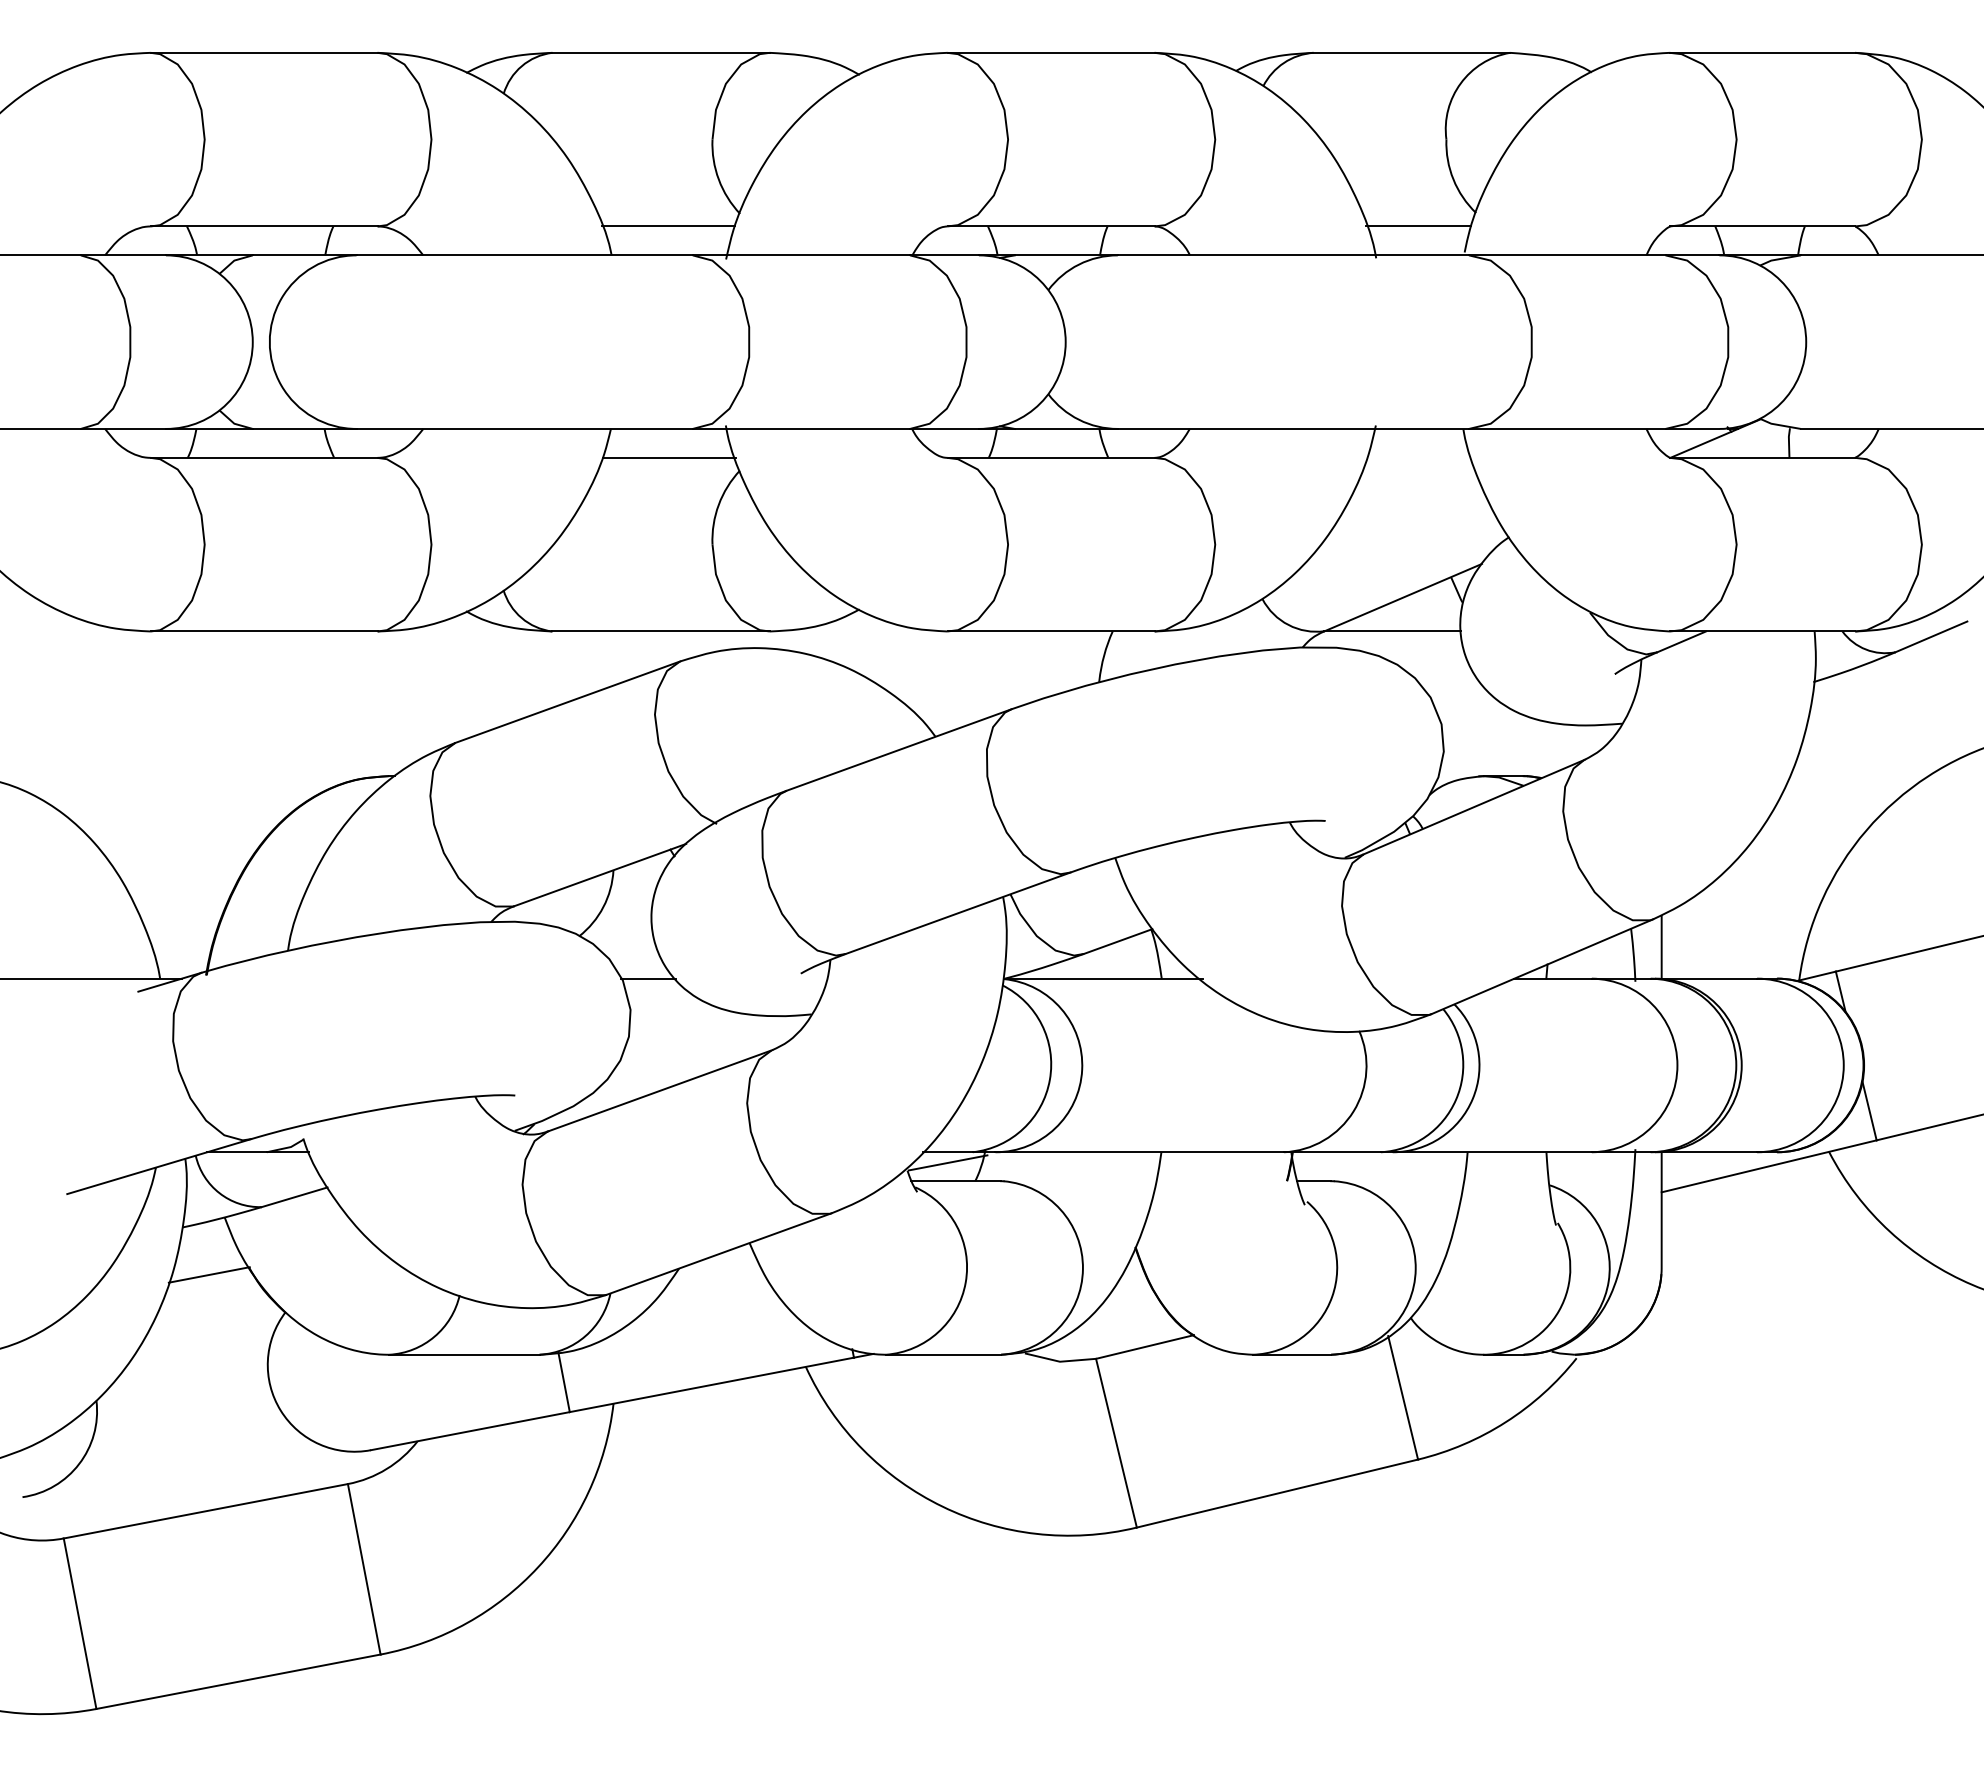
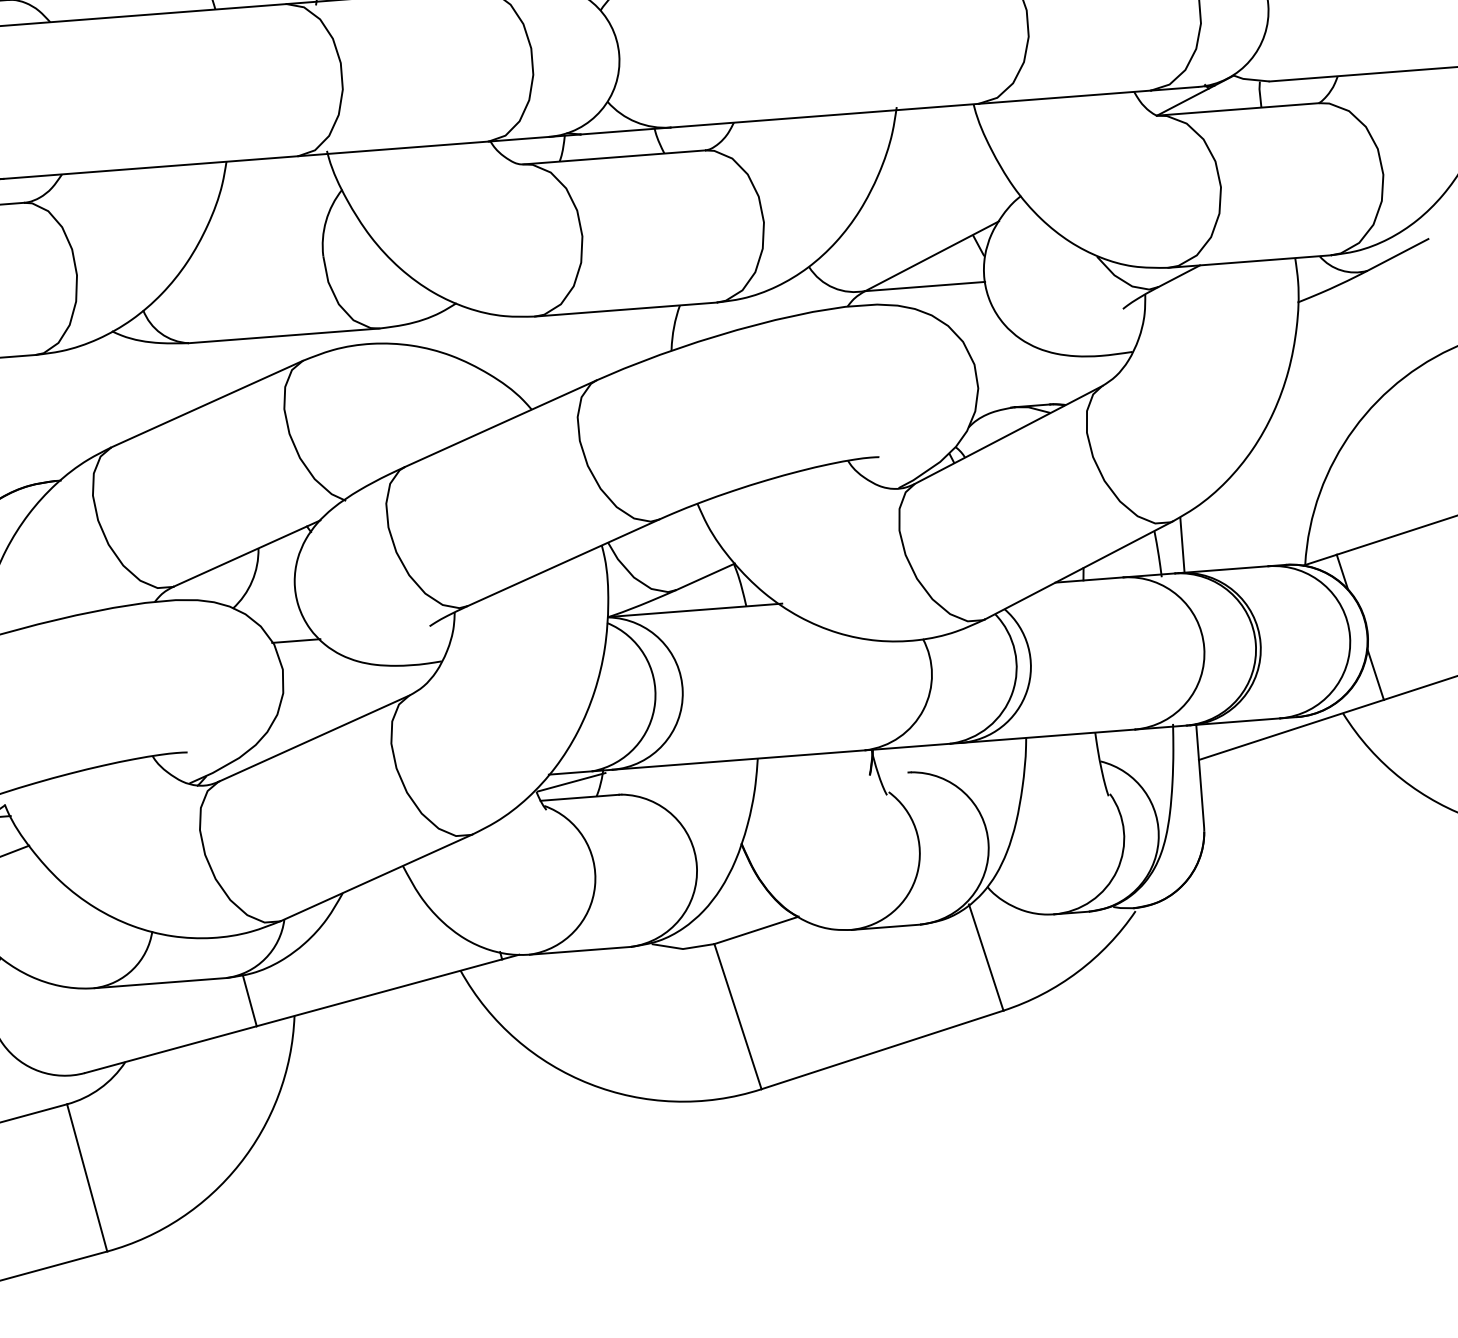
line: (668, 457) -> (278, 182), removed
line: (1314, 1181) -> (893, 773), removed

